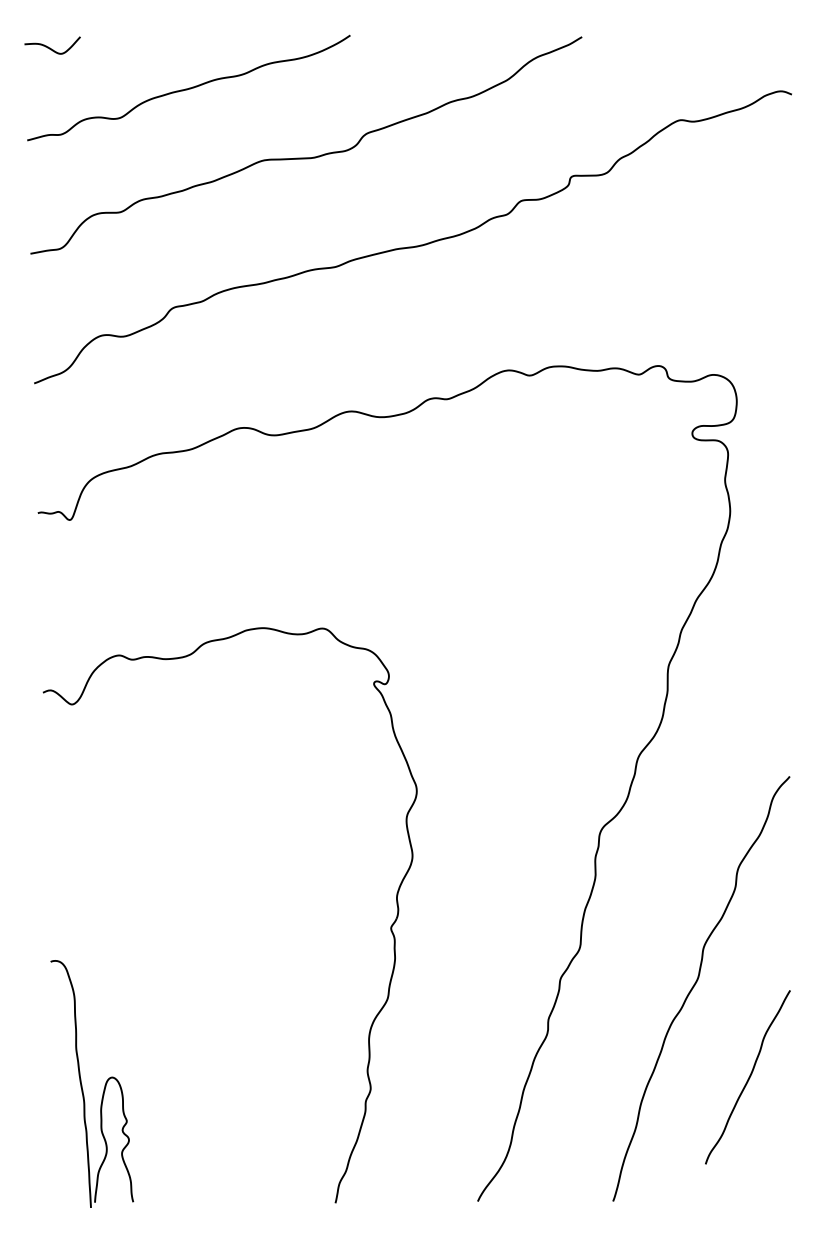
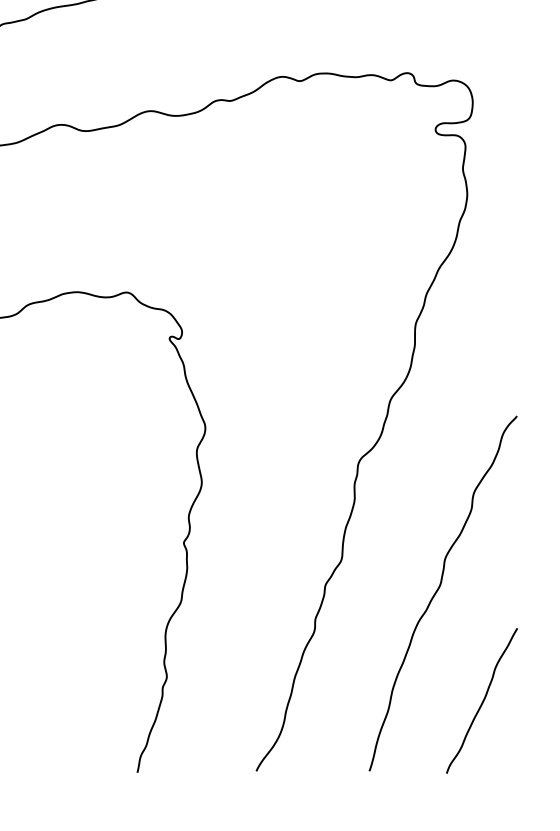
curve: (748, 1077) -> (482, 701), moved

